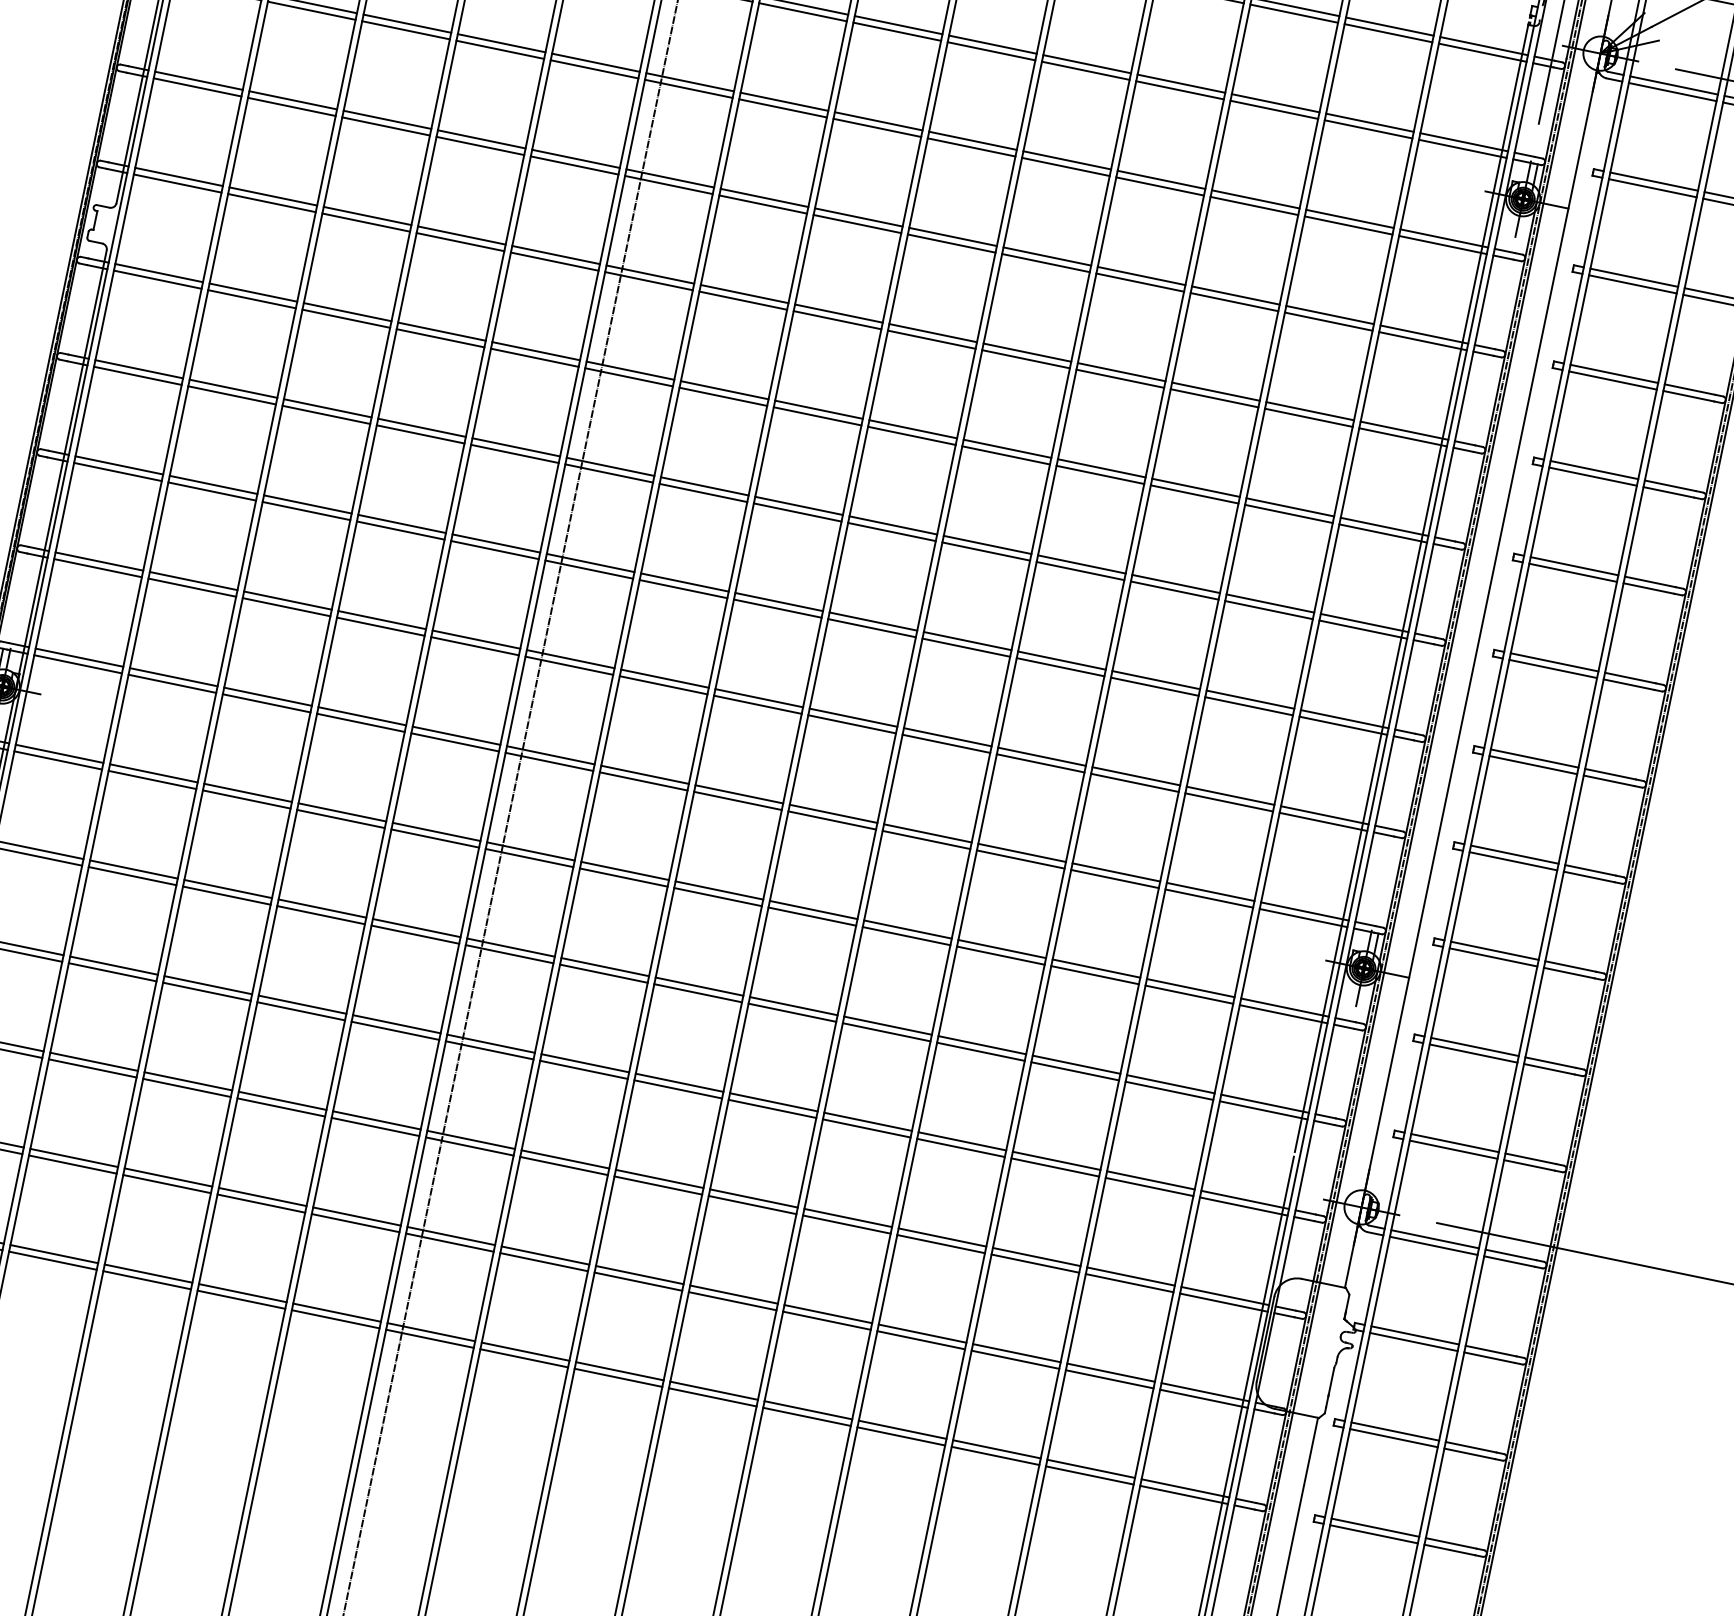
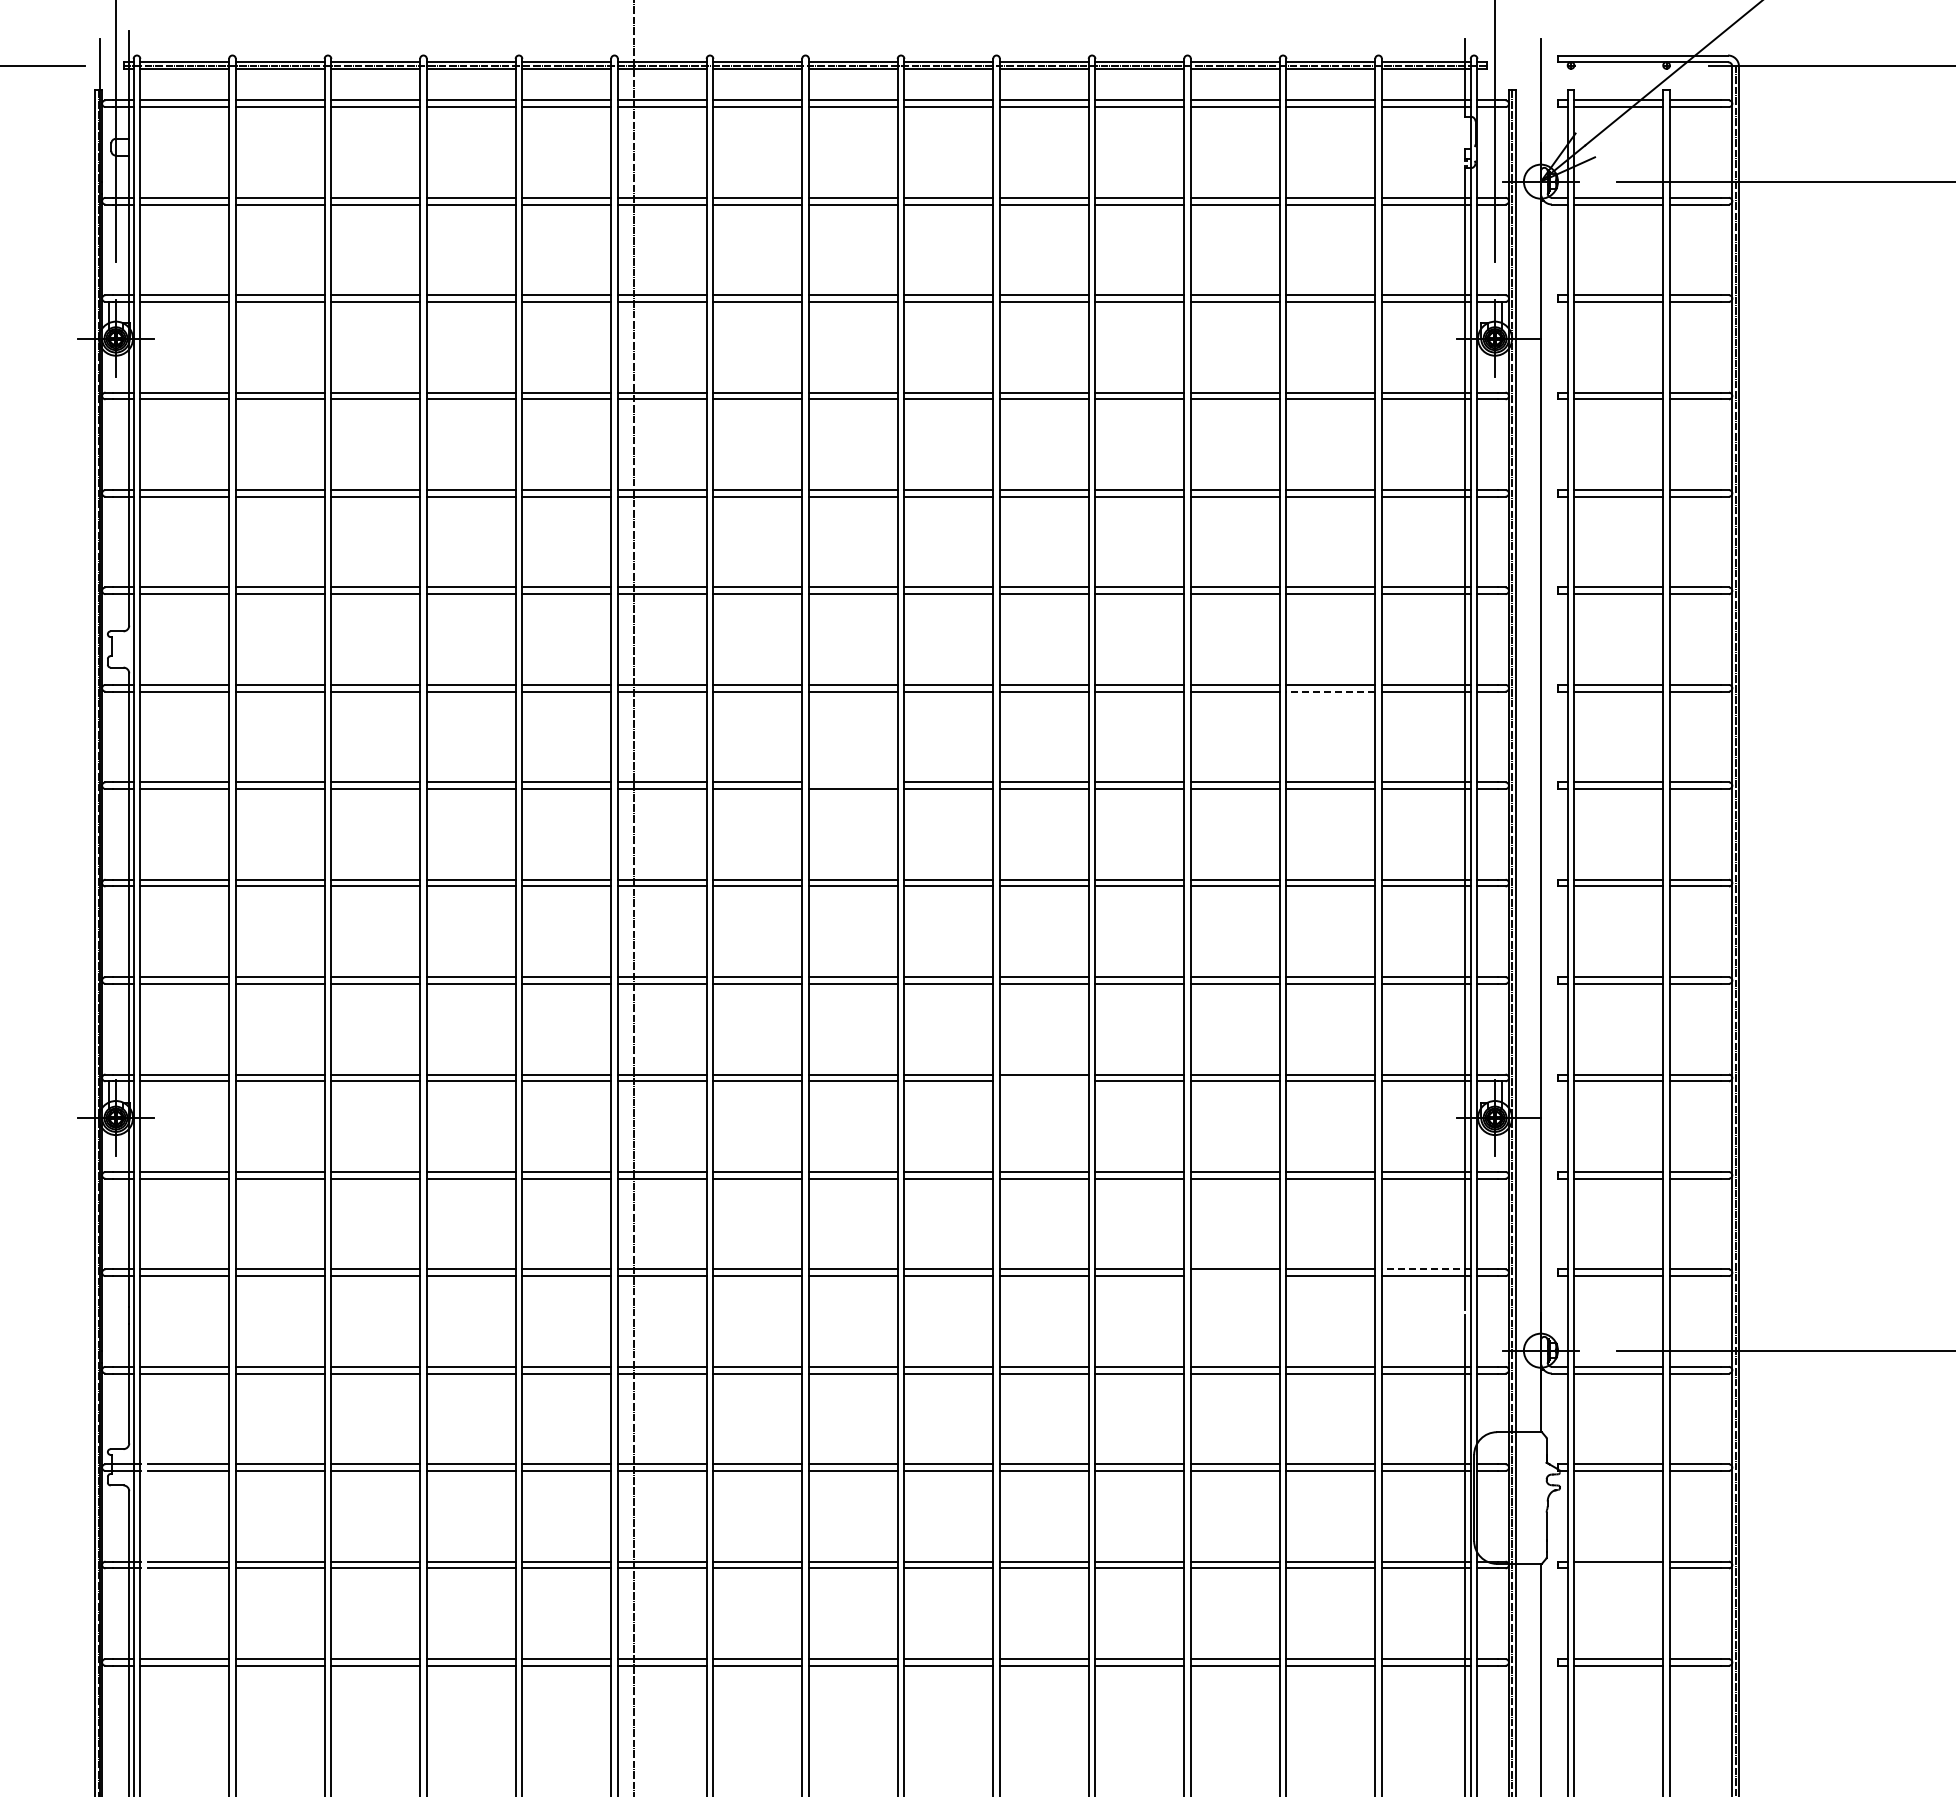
line: (798, 505) -> (852, 782), removed
line: (1288, 513) -> (1330, 691), solid -> dashed
line: (925, 840) -> (1043, 1081), removed
line: (1074, 1071) -> (1234, 1276), removed
line: (1264, 1103) -> (1425, 1269), solid -> dashed
line: (1393, 1438) -> (1618, 1568), removed

